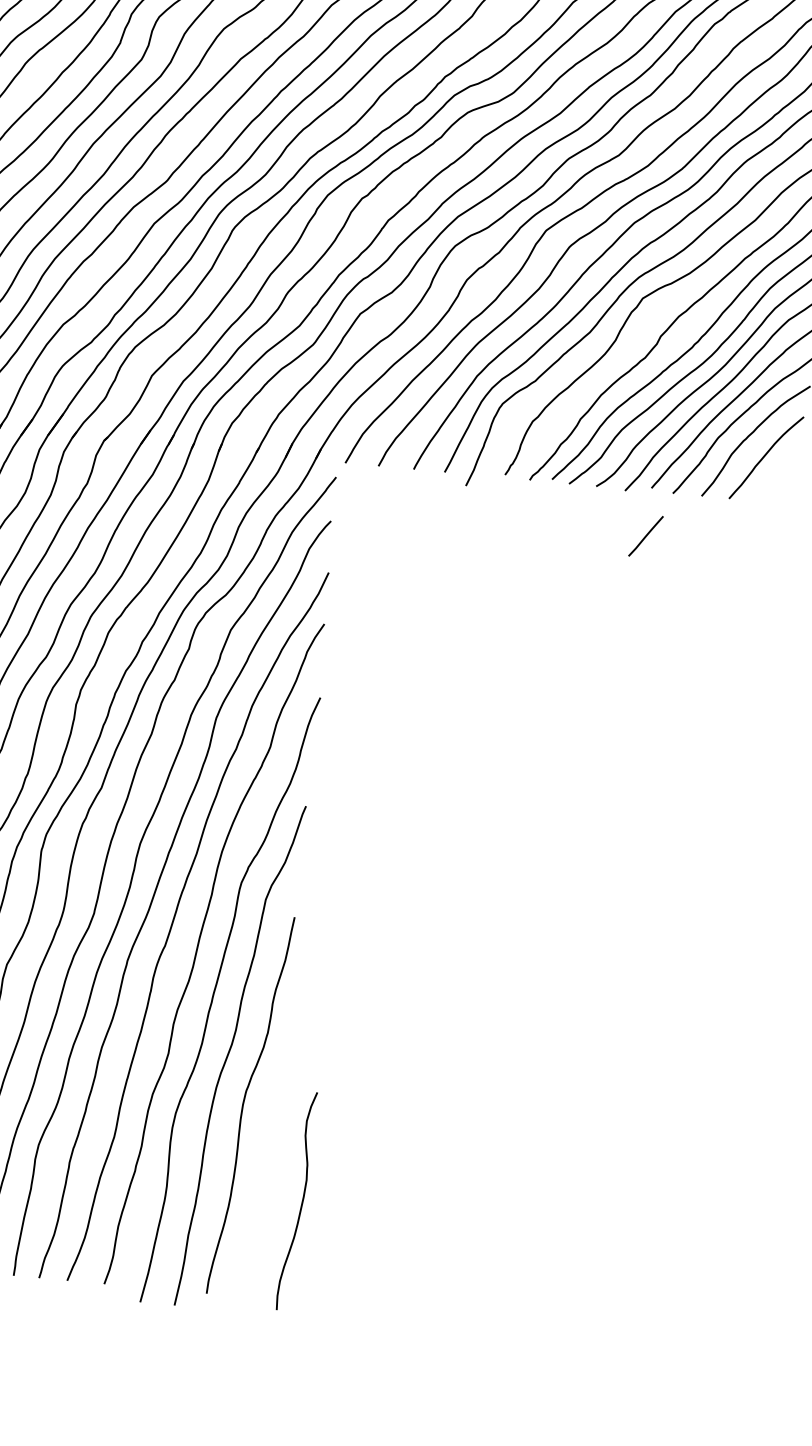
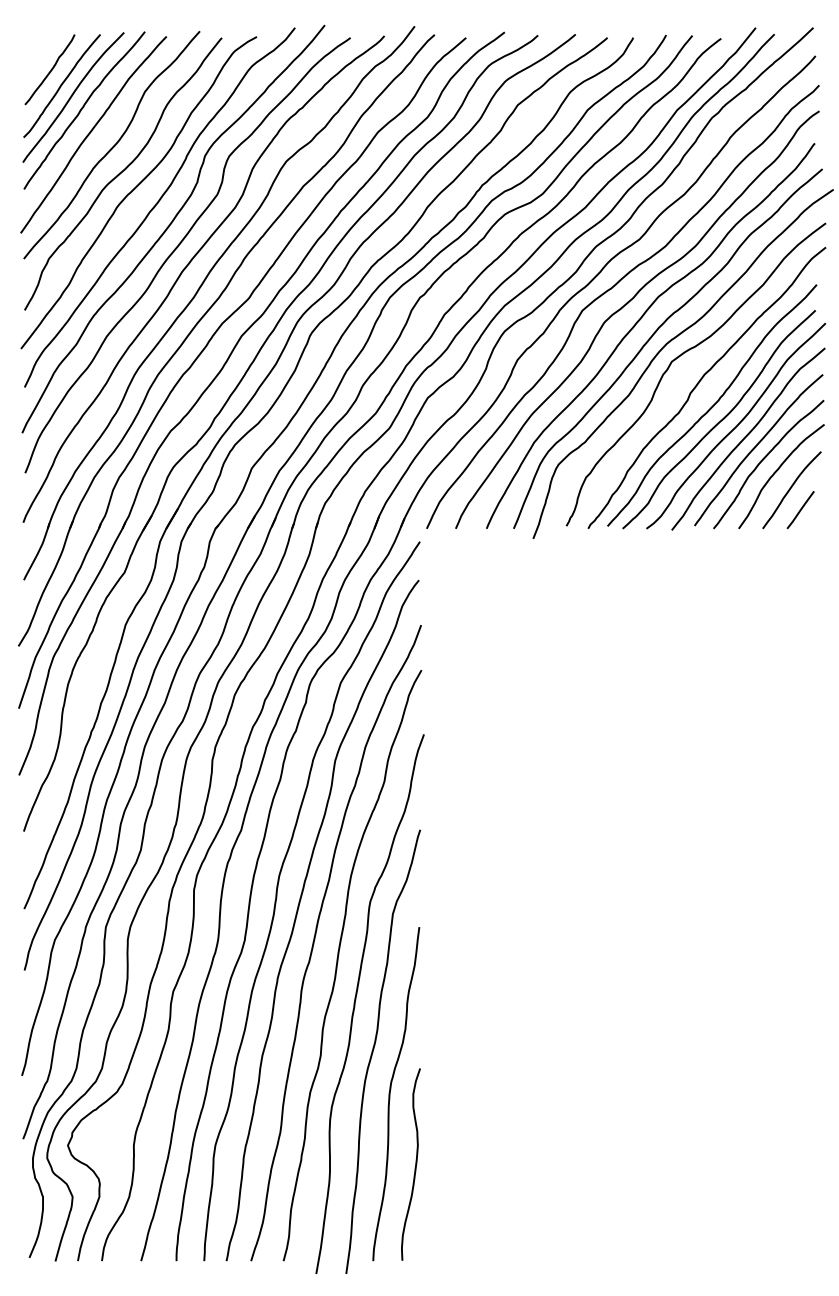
line: (645, 536) -> (800, 510), moved
curve: (301, 1201) -> (415, 1164), moved

